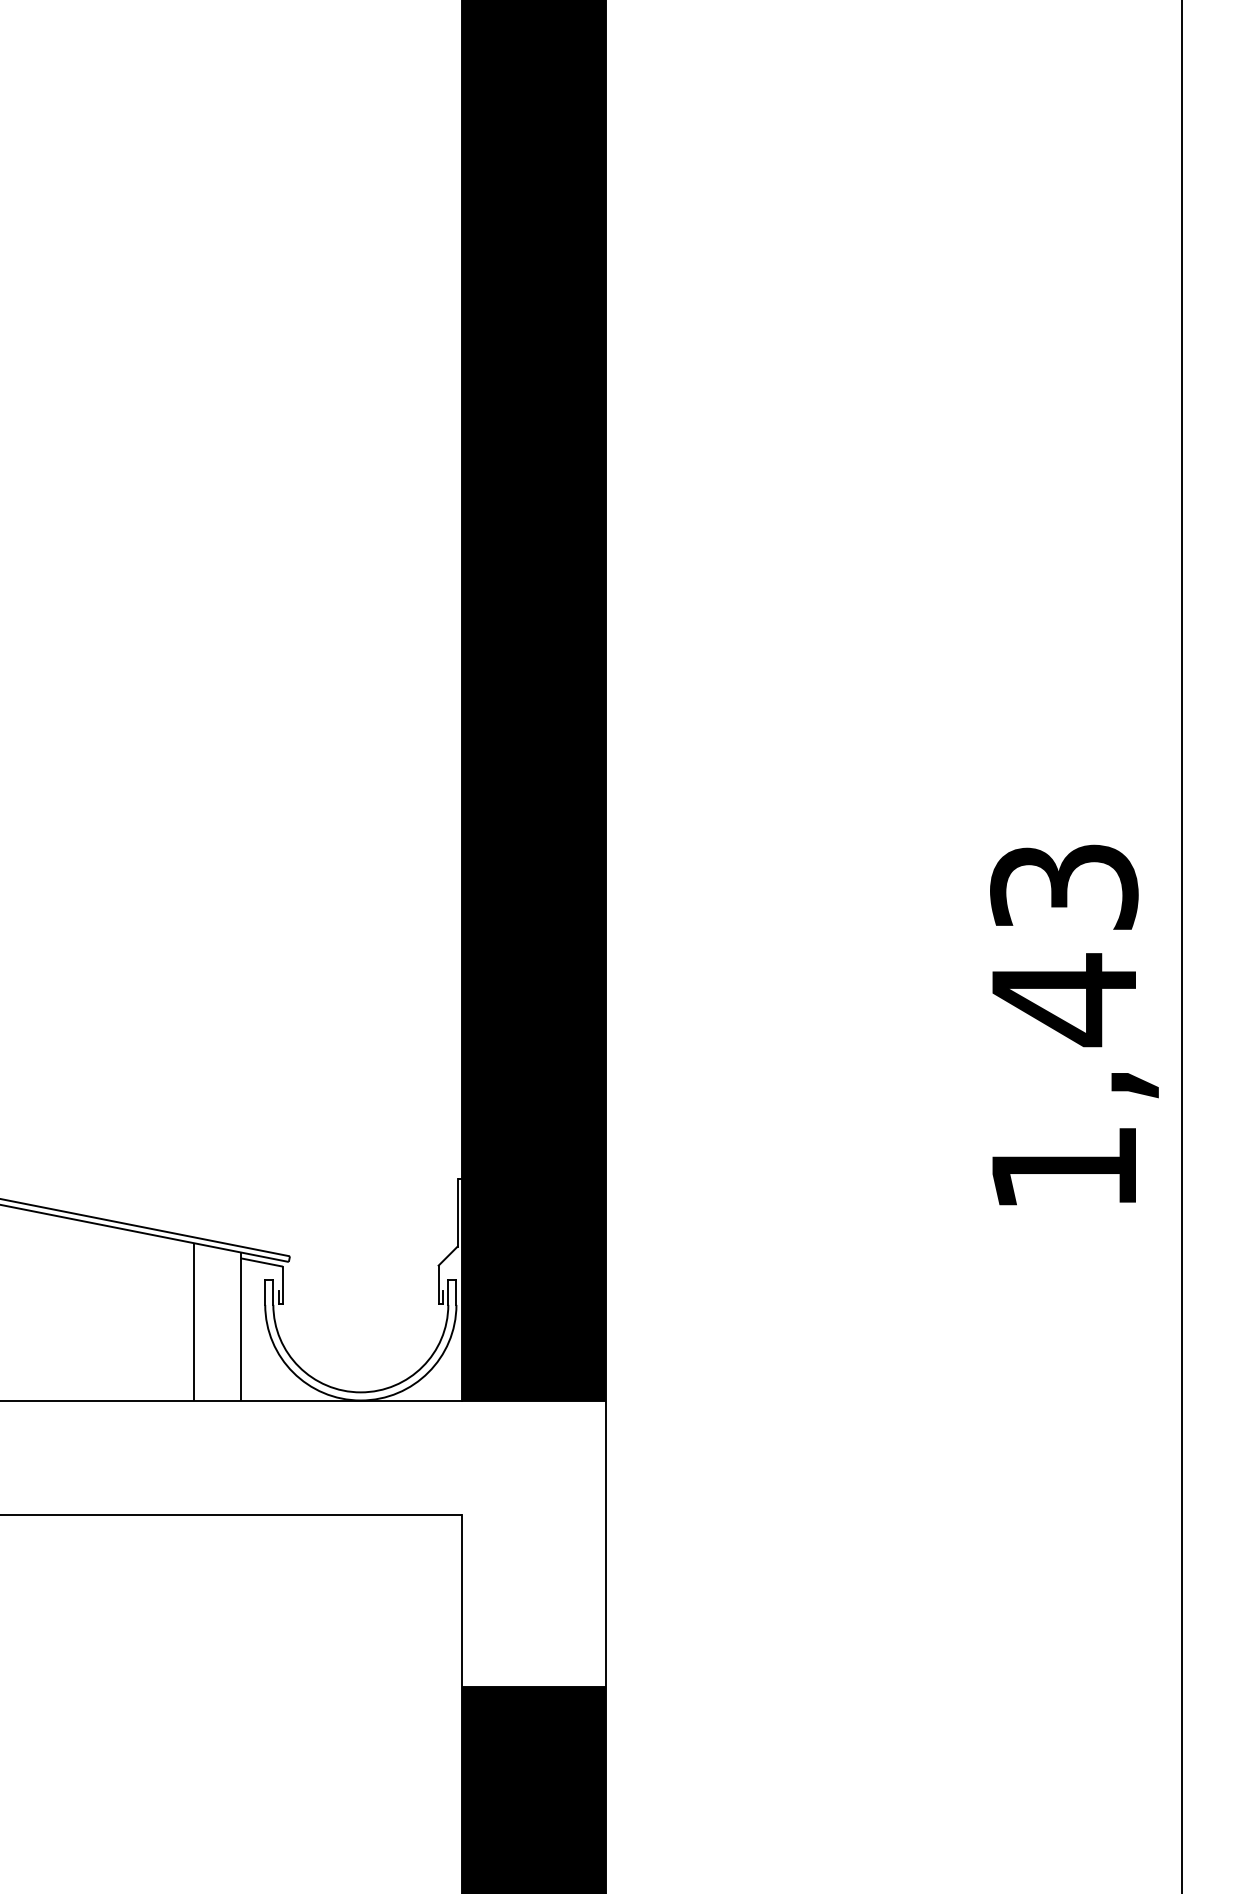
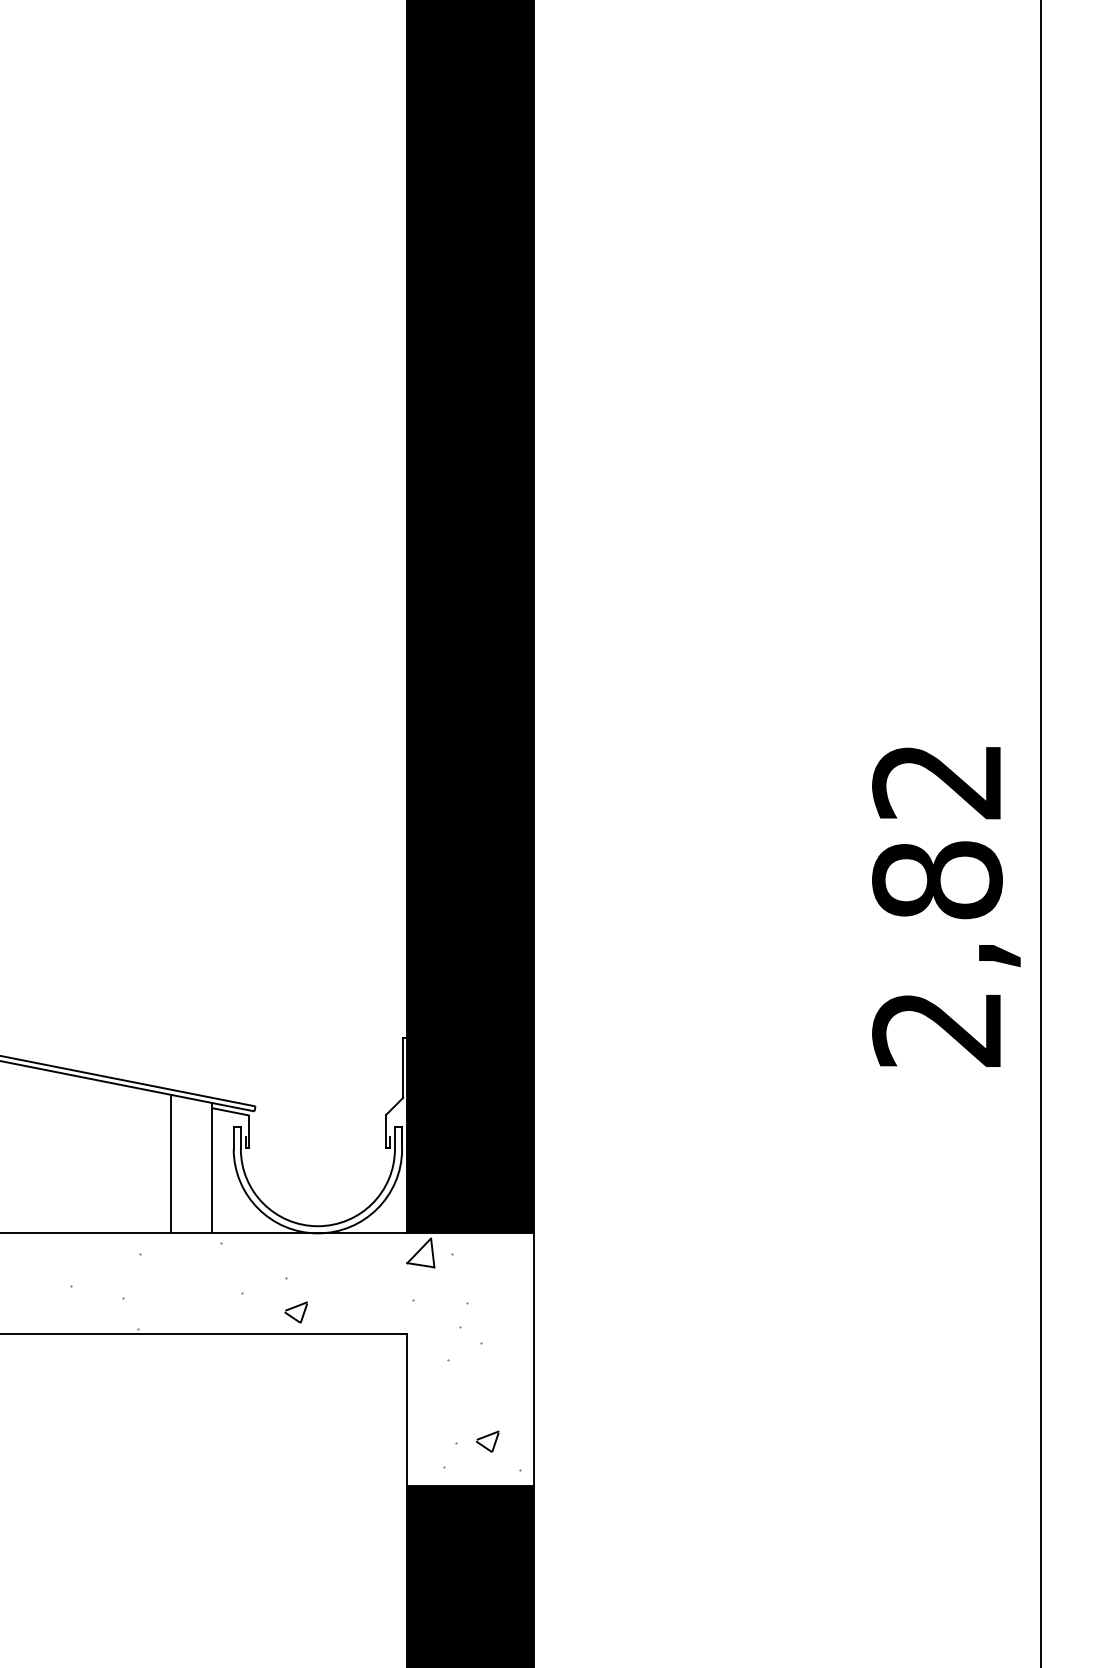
text: (1064, 1028) -> (937, 905), 1,43 -> 2,82
hatch: (335, 1536) -> (295, 1353), added

